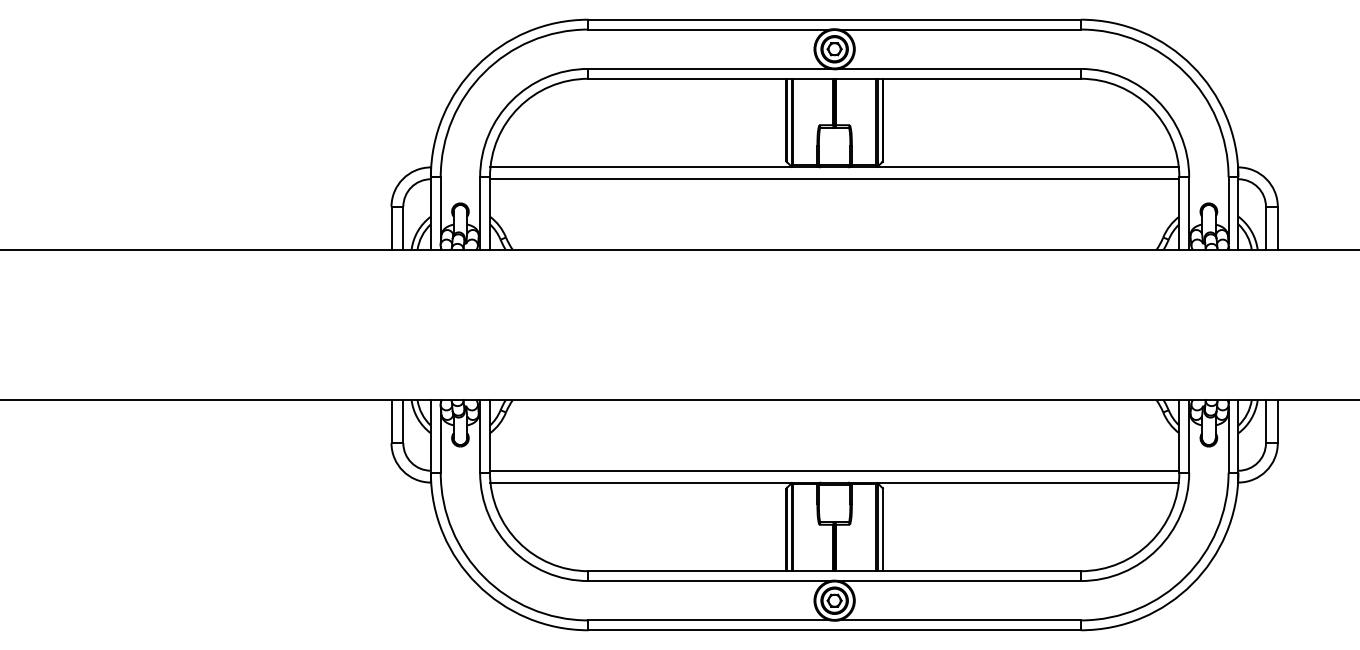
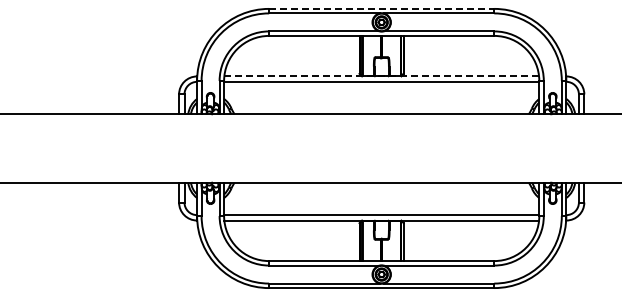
line: (834, 18) -> (381, 8), solid -> dashed
line: (836, 167) -> (382, 76), solid -> dashed

